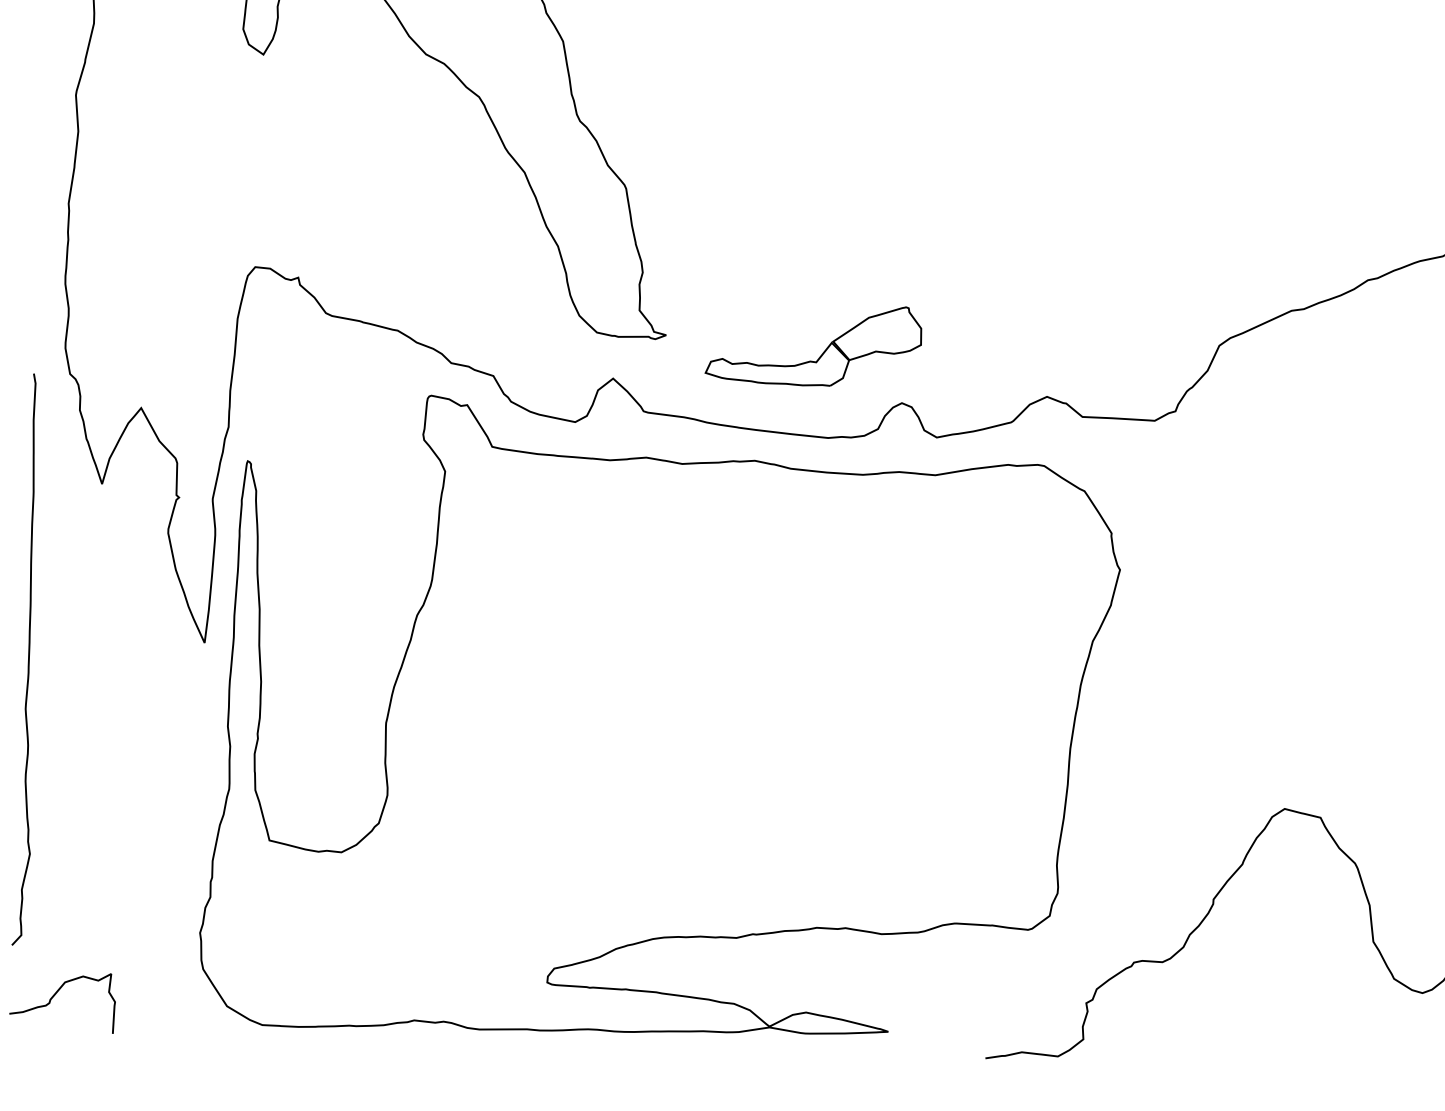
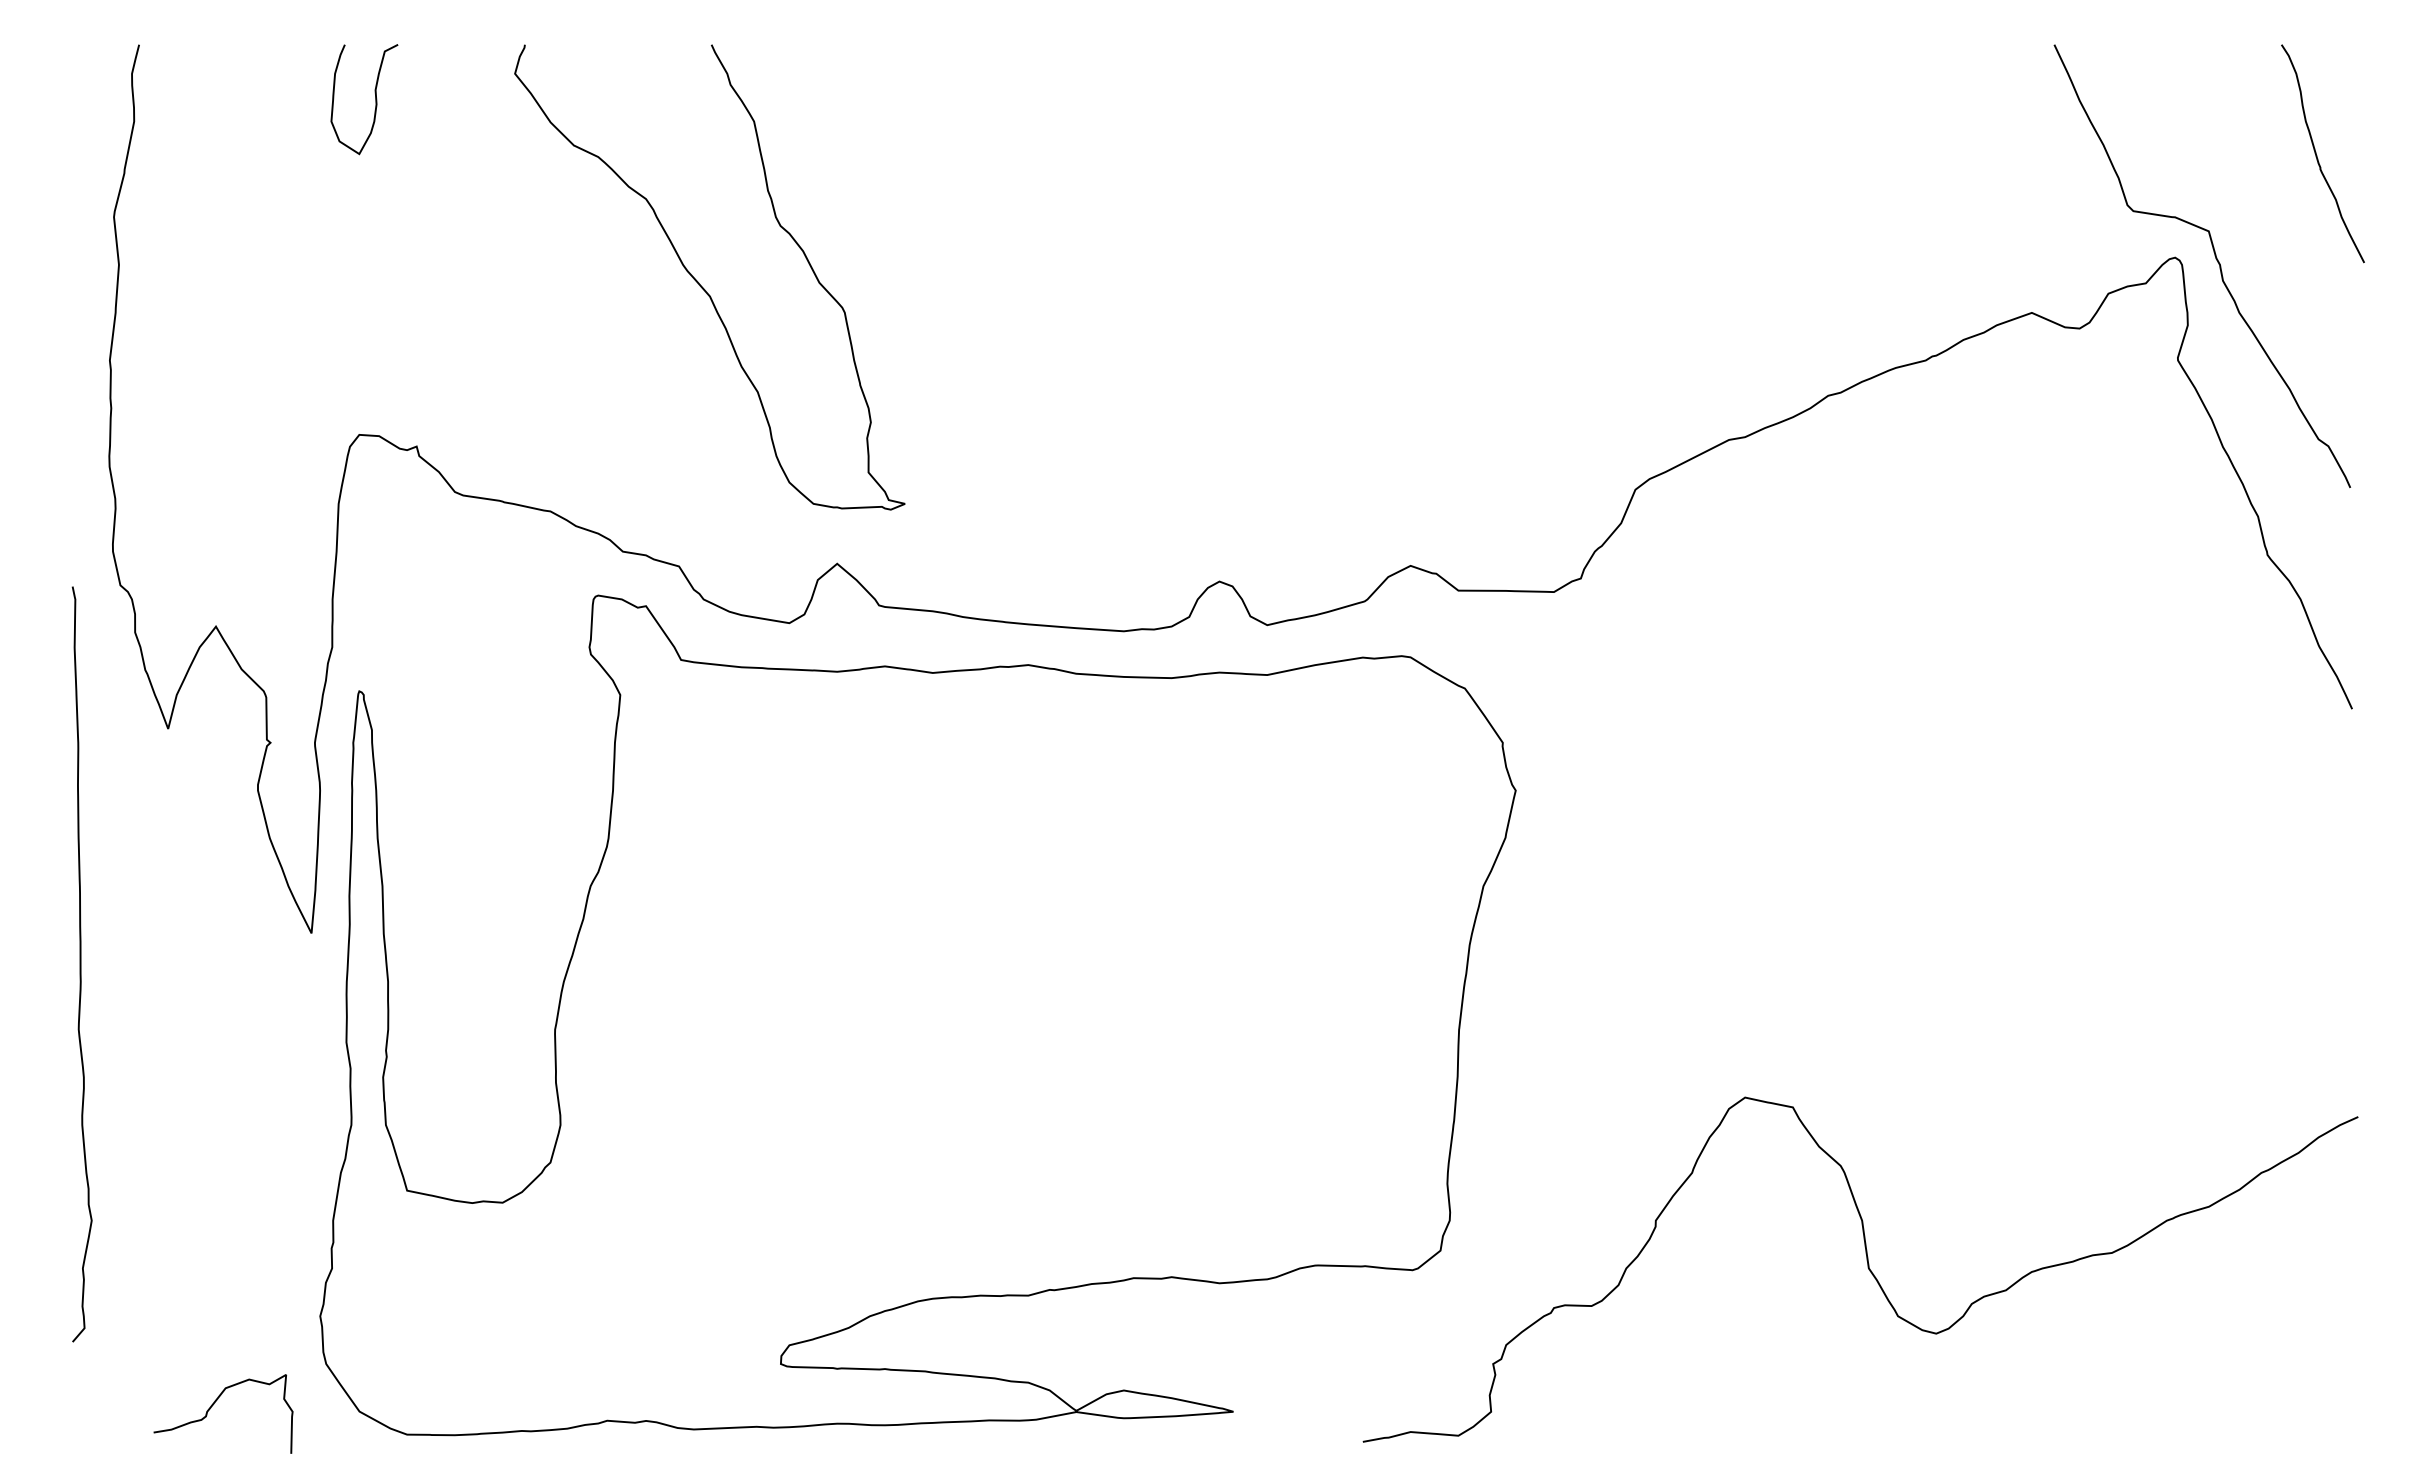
part: (823, 351) -> (1113, 517), removed
curve: (56, 994) -> (214, 1404), moved

